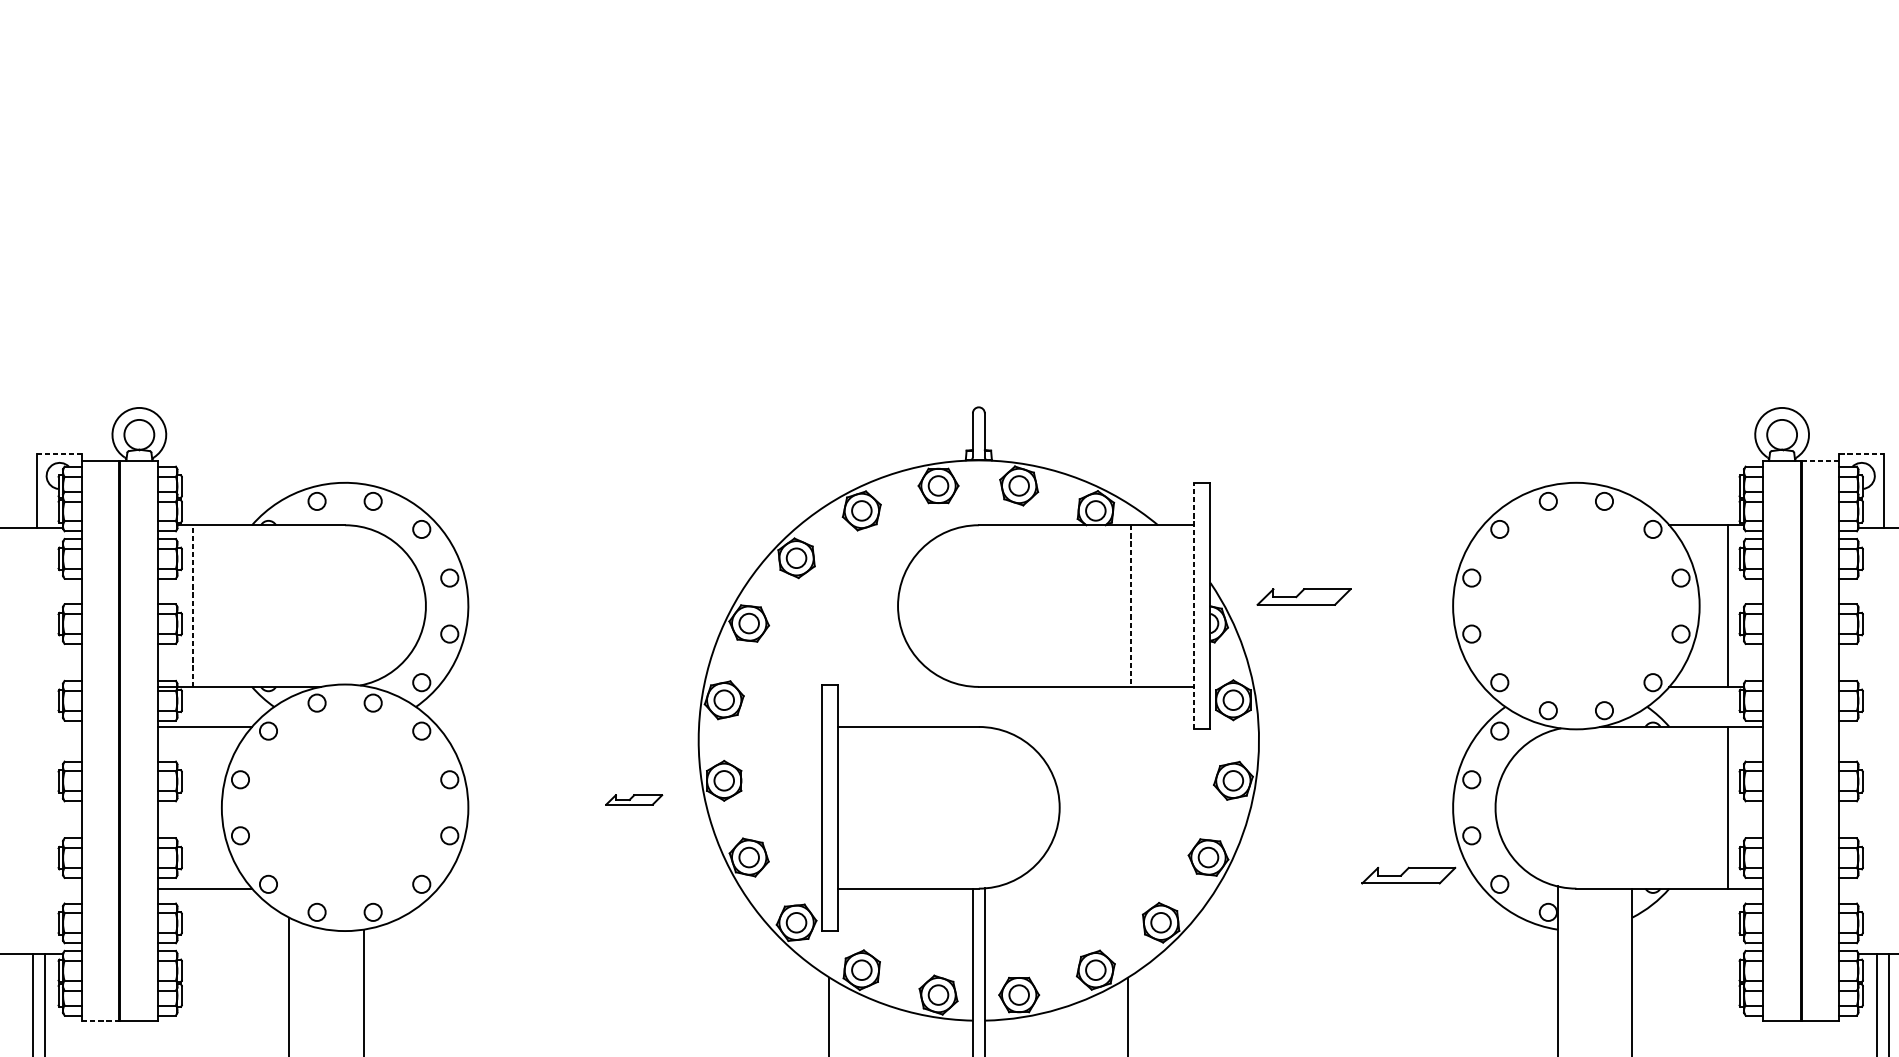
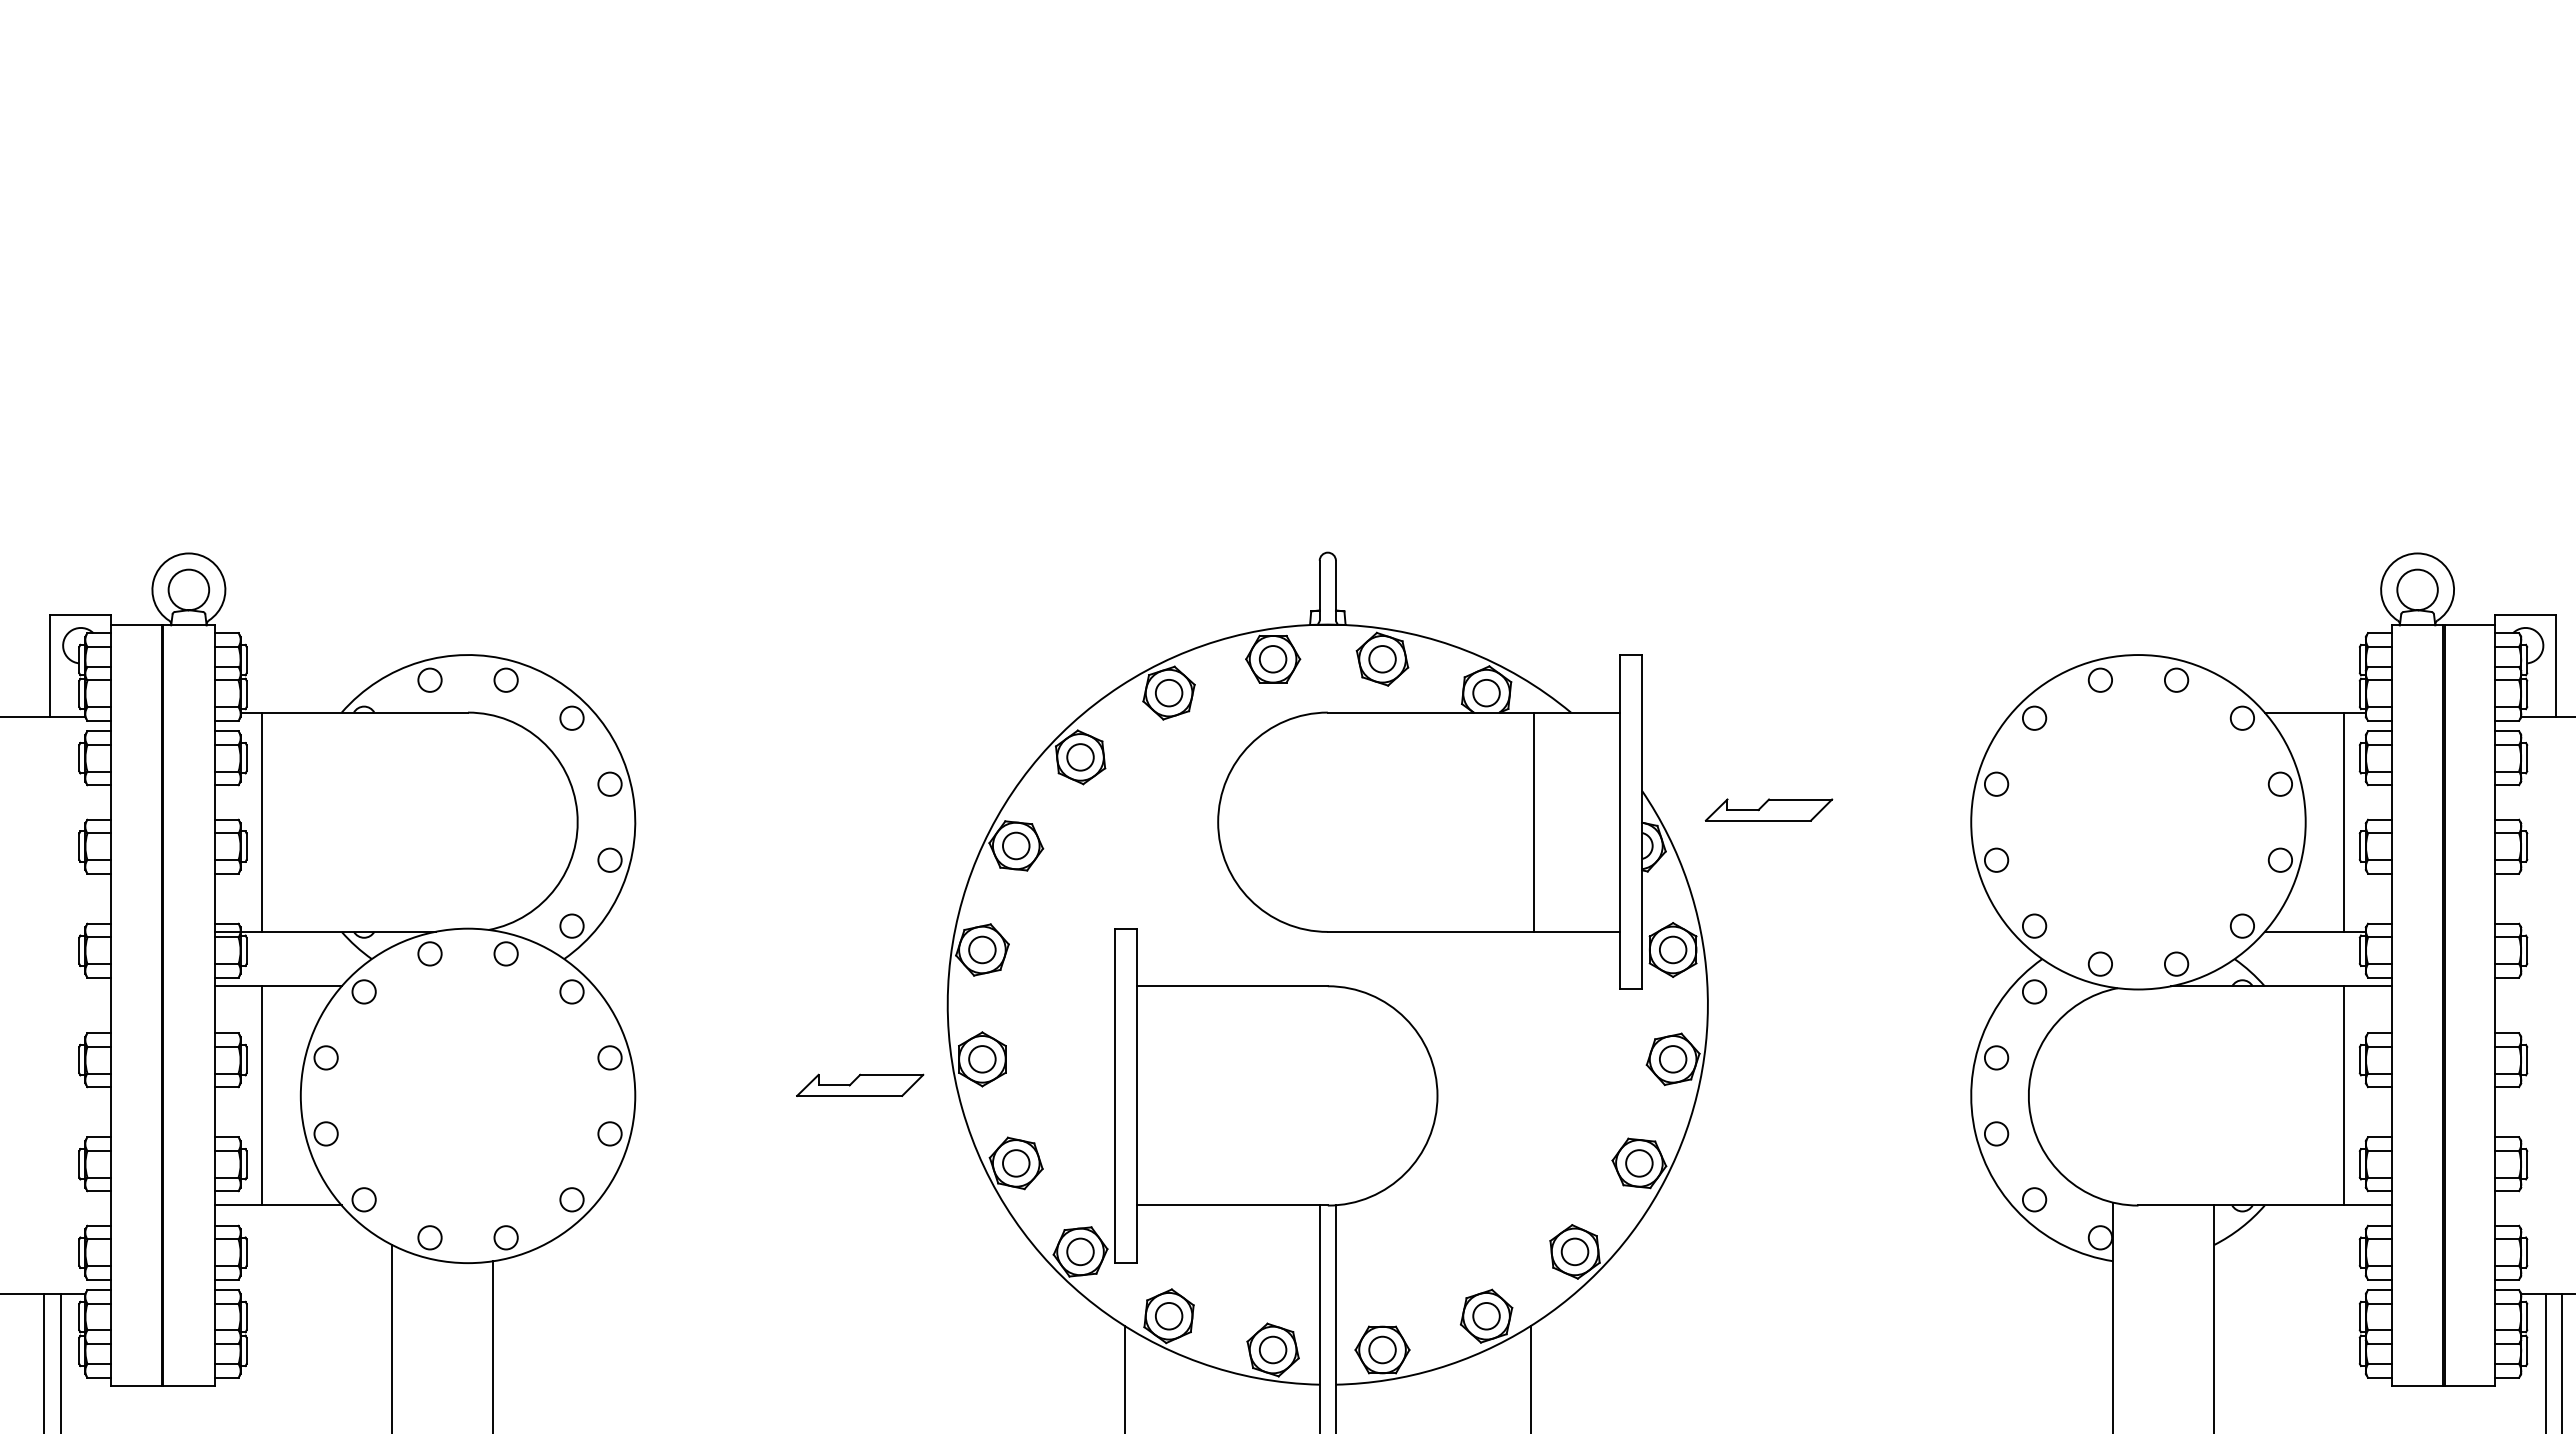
line: (59, 453) -> (80, 615), dashed -> solid
line: (1862, 453) -> (2526, 615), dashed -> solid
line: (1821, 461) -> (2470, 625), dashed -> solid
line: (1193, 605) -> (1619, 821), dashed -> solid
line: (193, 606) -> (262, 822), dashed -> solid
line: (1130, 606) -> (1533, 822), dashed -> solid
part: (634, 799) -> (860, 1084), size x1.67
line: (193, 807) -> (262, 1095), added
part: (1408, 875) -> (1910, 1187), removed
line: (101, 1021) -> (137, 1385), dashed -> solid

